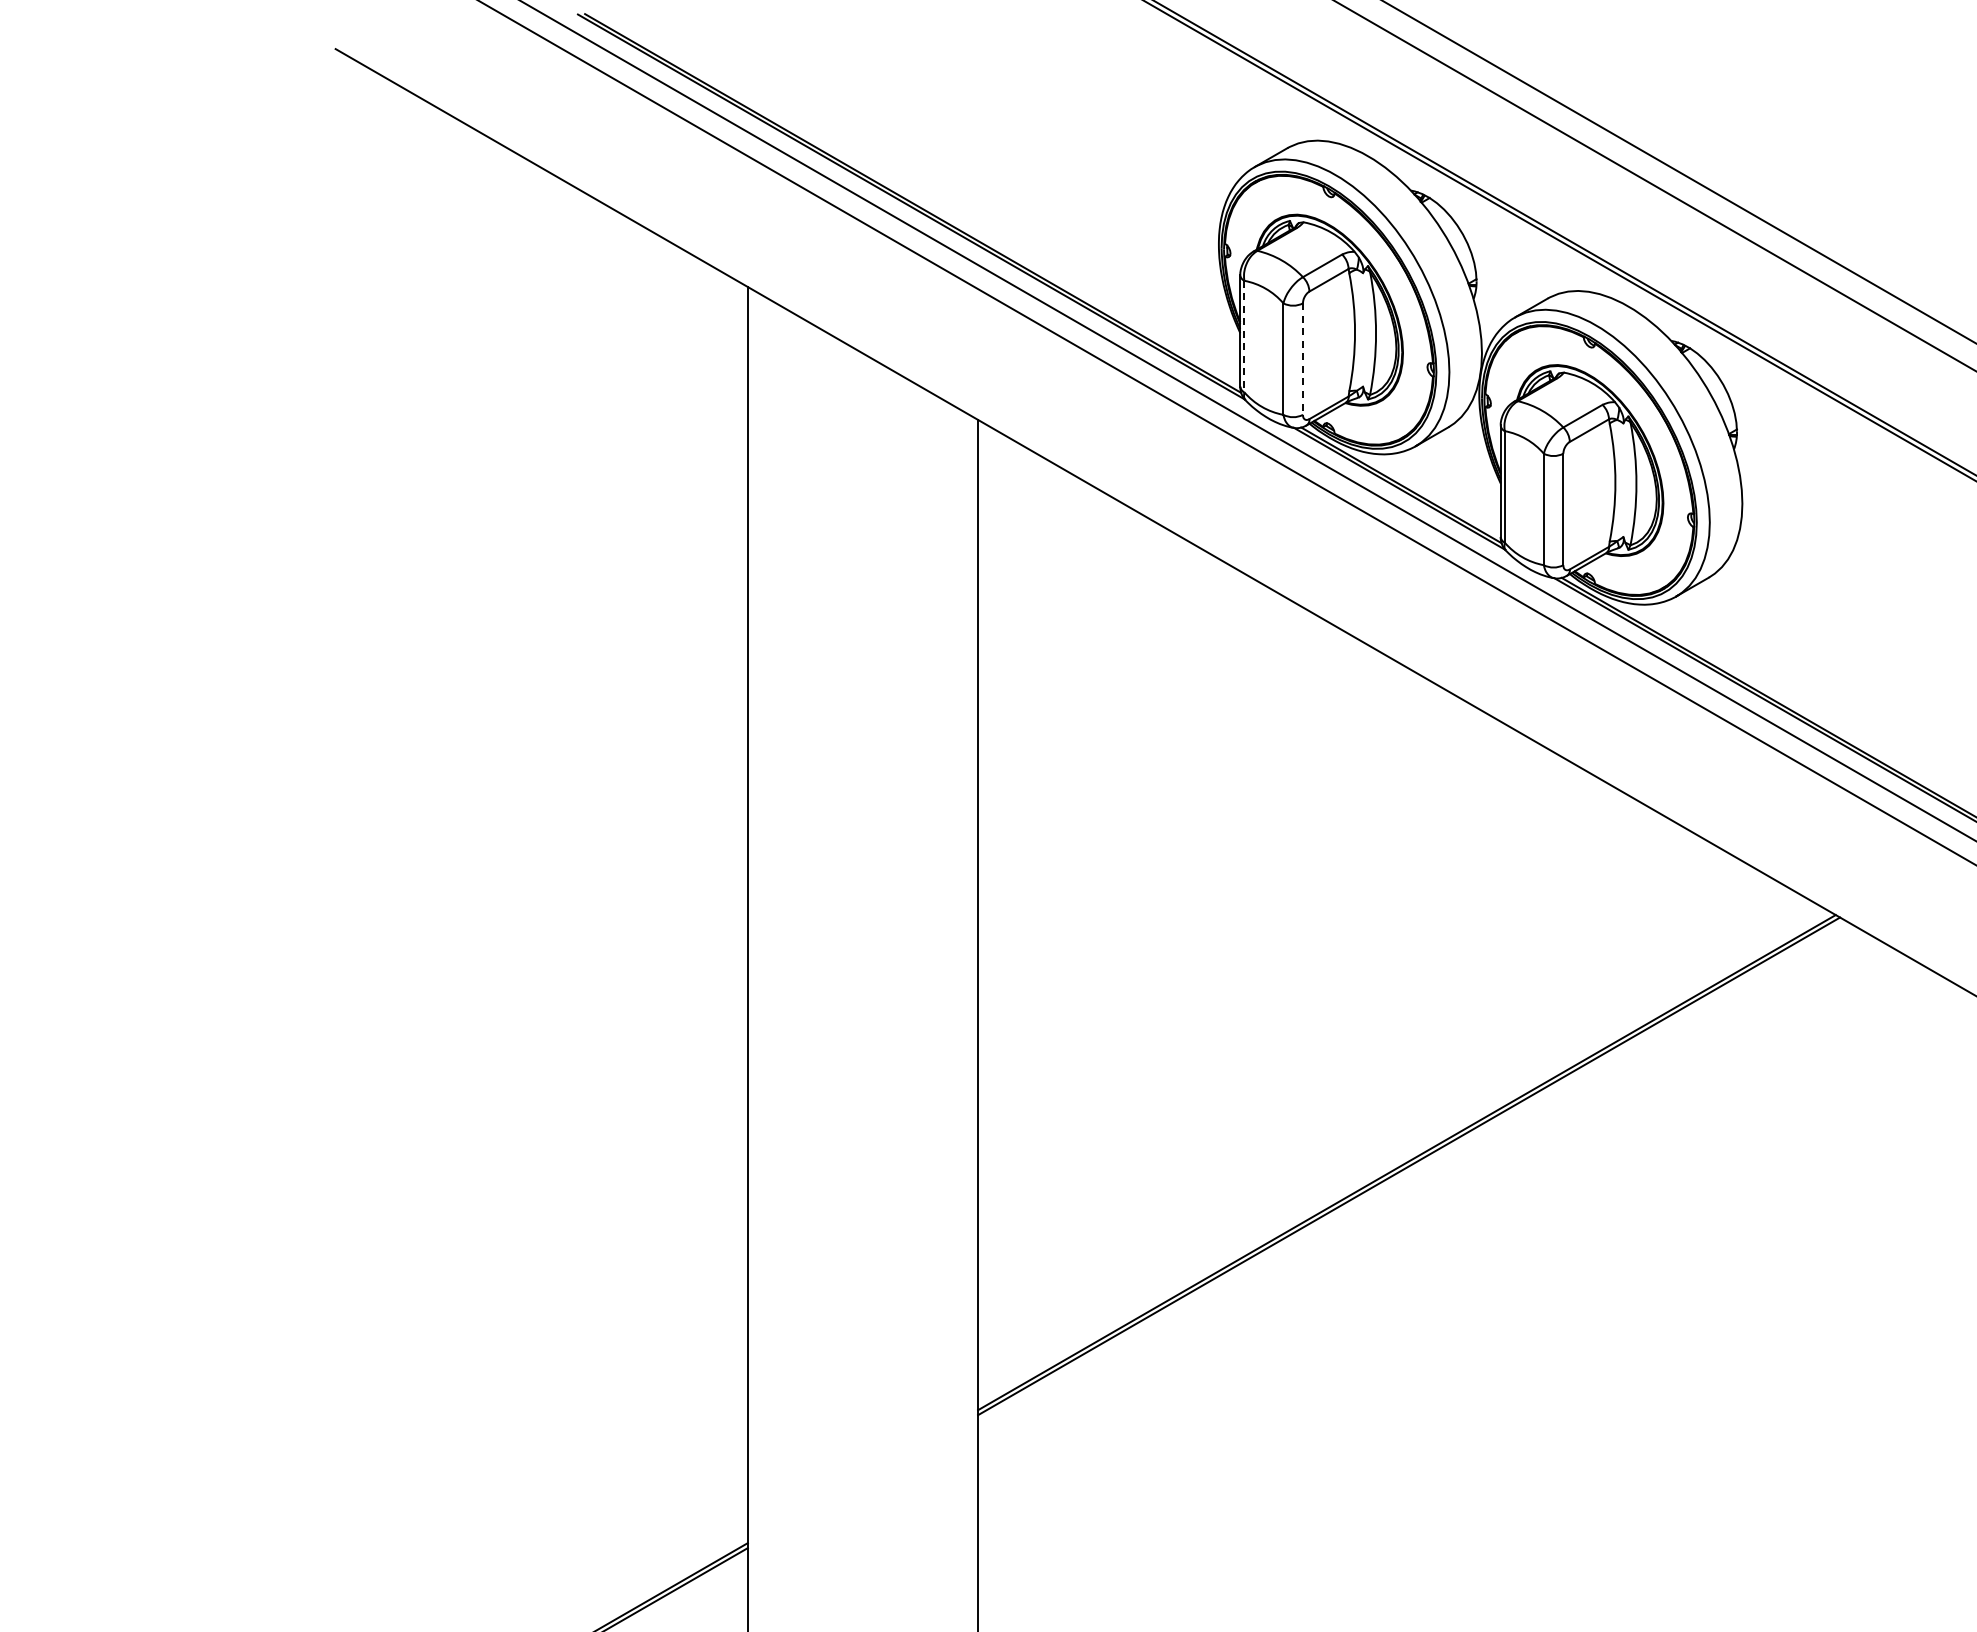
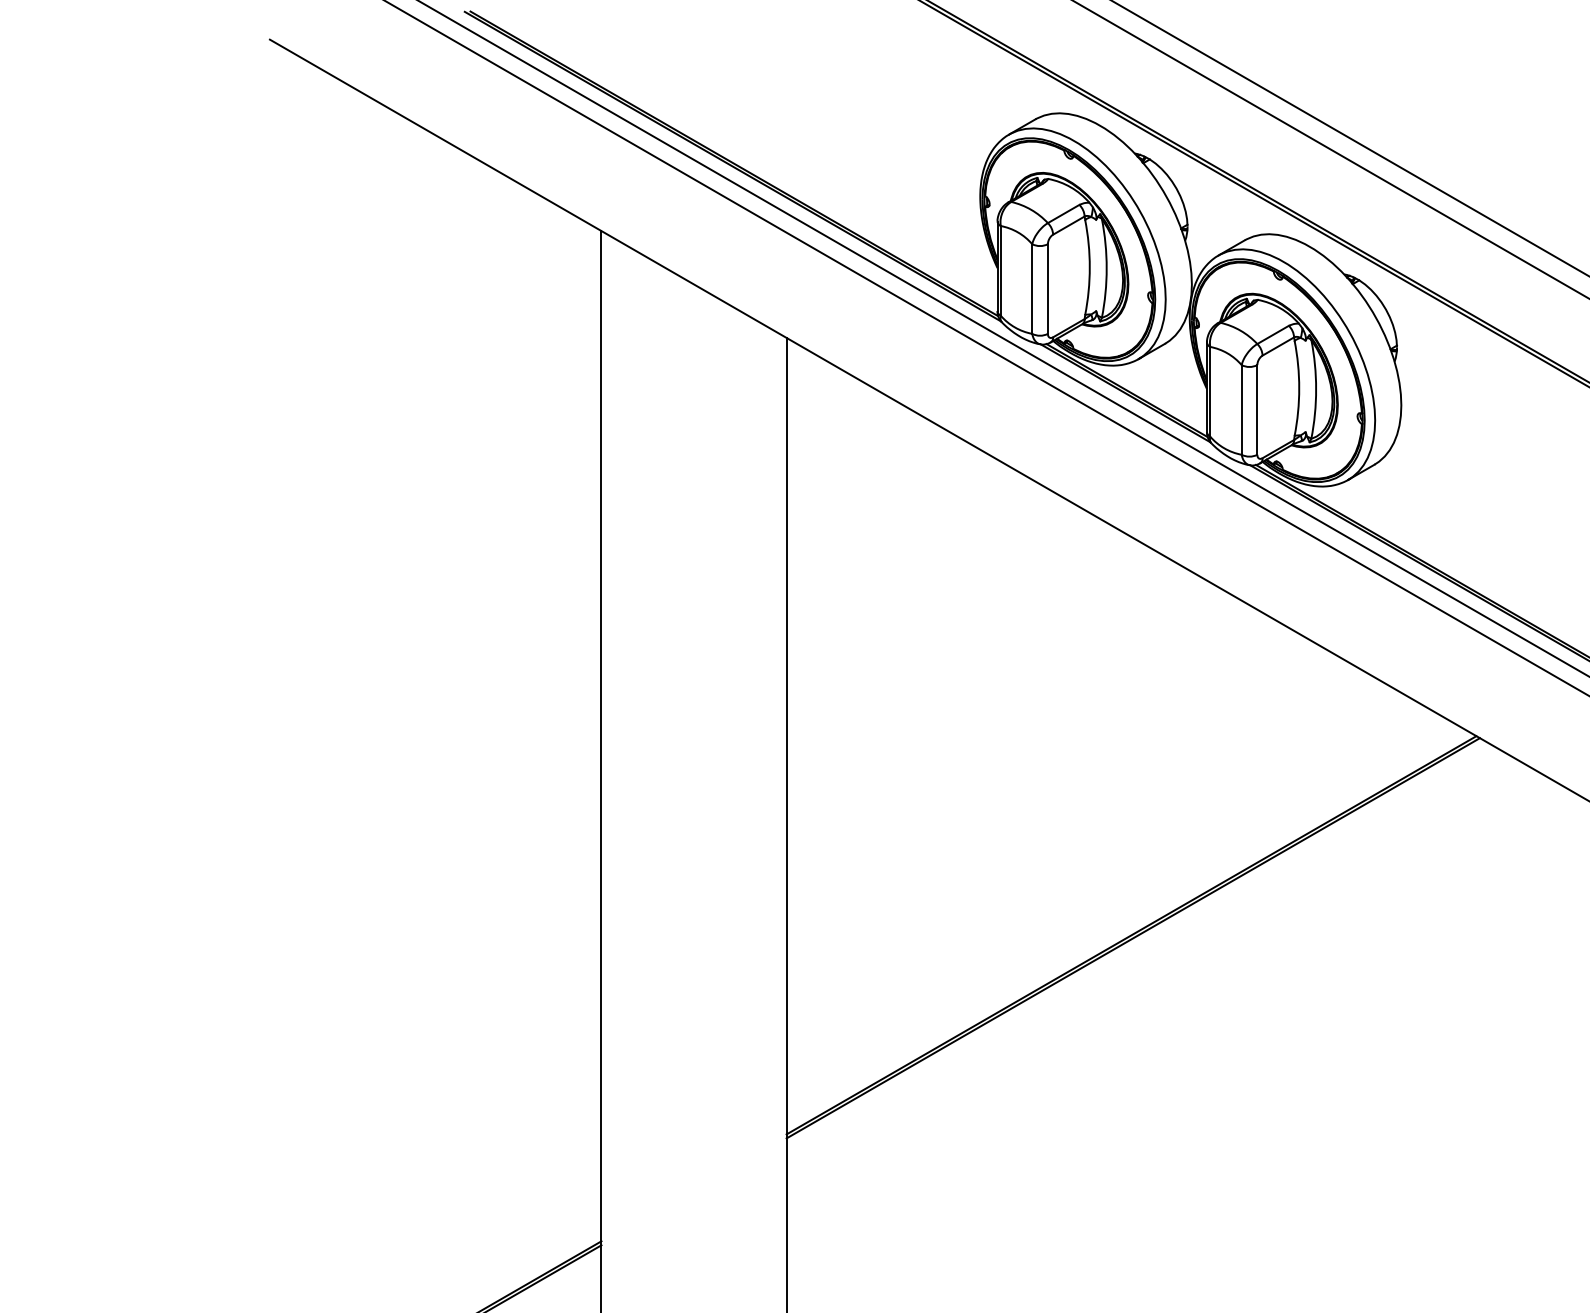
line: (1244, 336) -> (1000, 270), dashed -> solid
line: (1302, 359) -> (1047, 289), dashed -> solid

